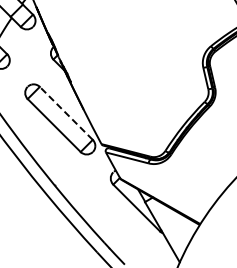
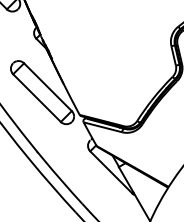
line: (65, 113) -> (47, 87), dashed -> solid

